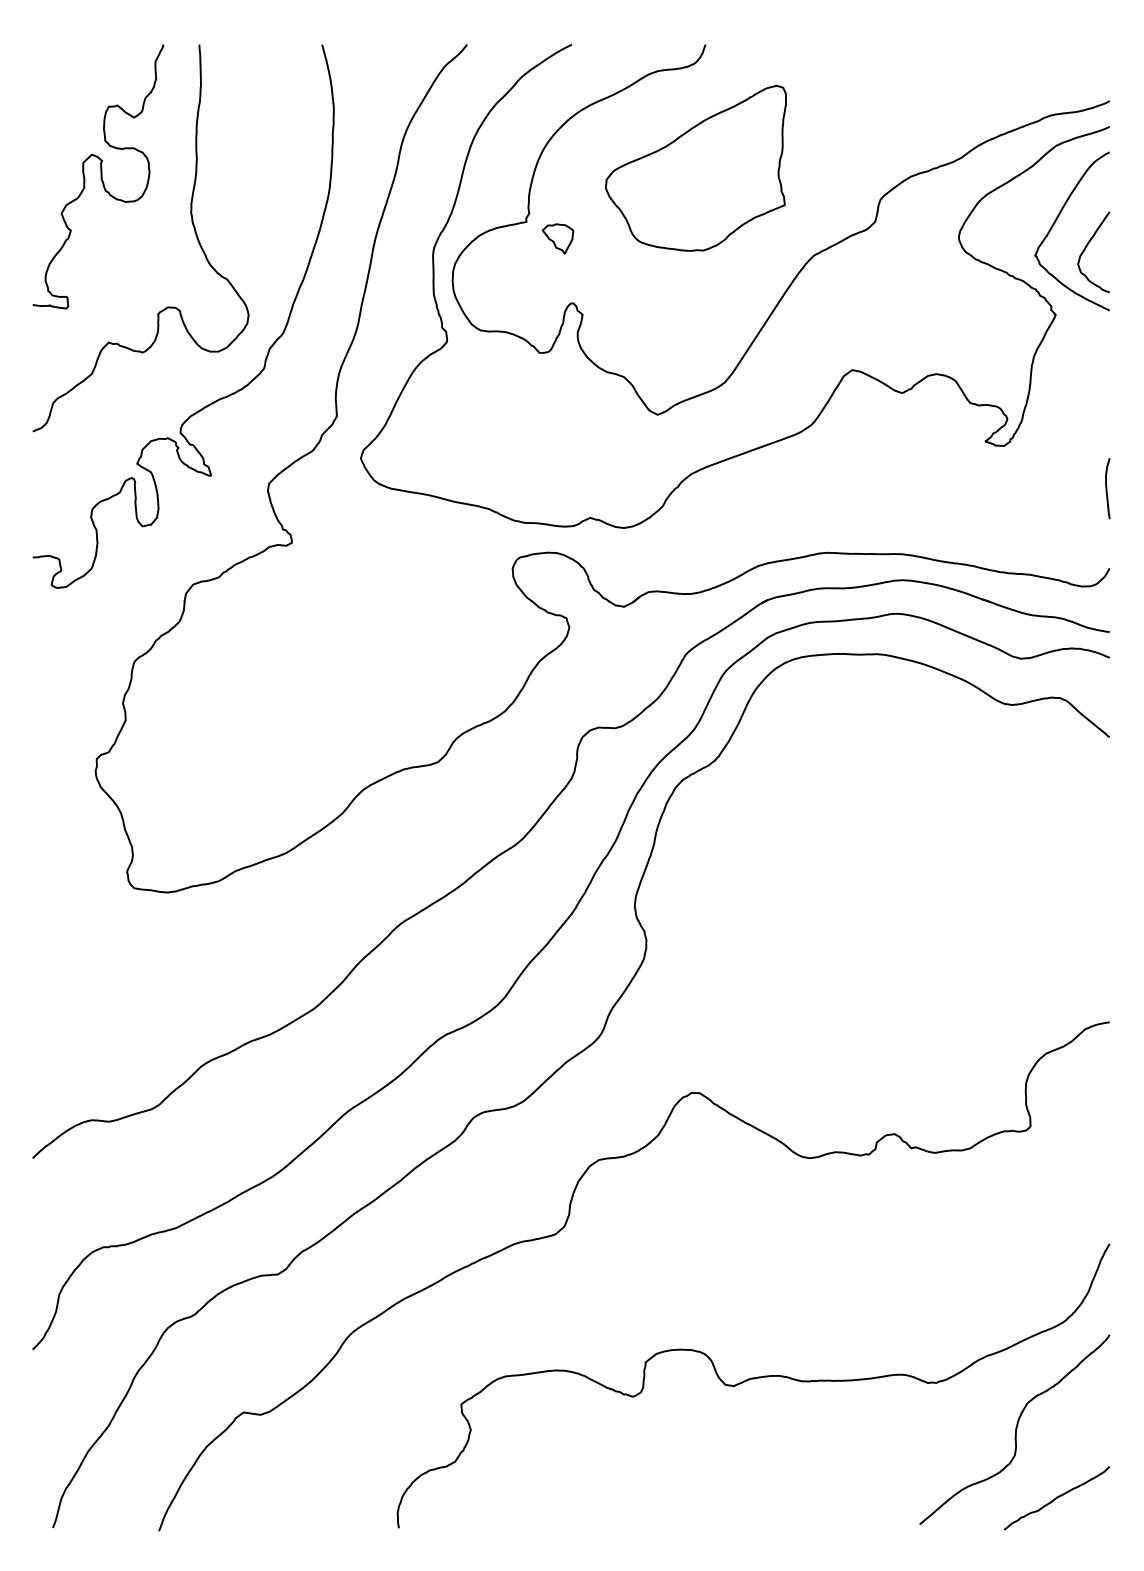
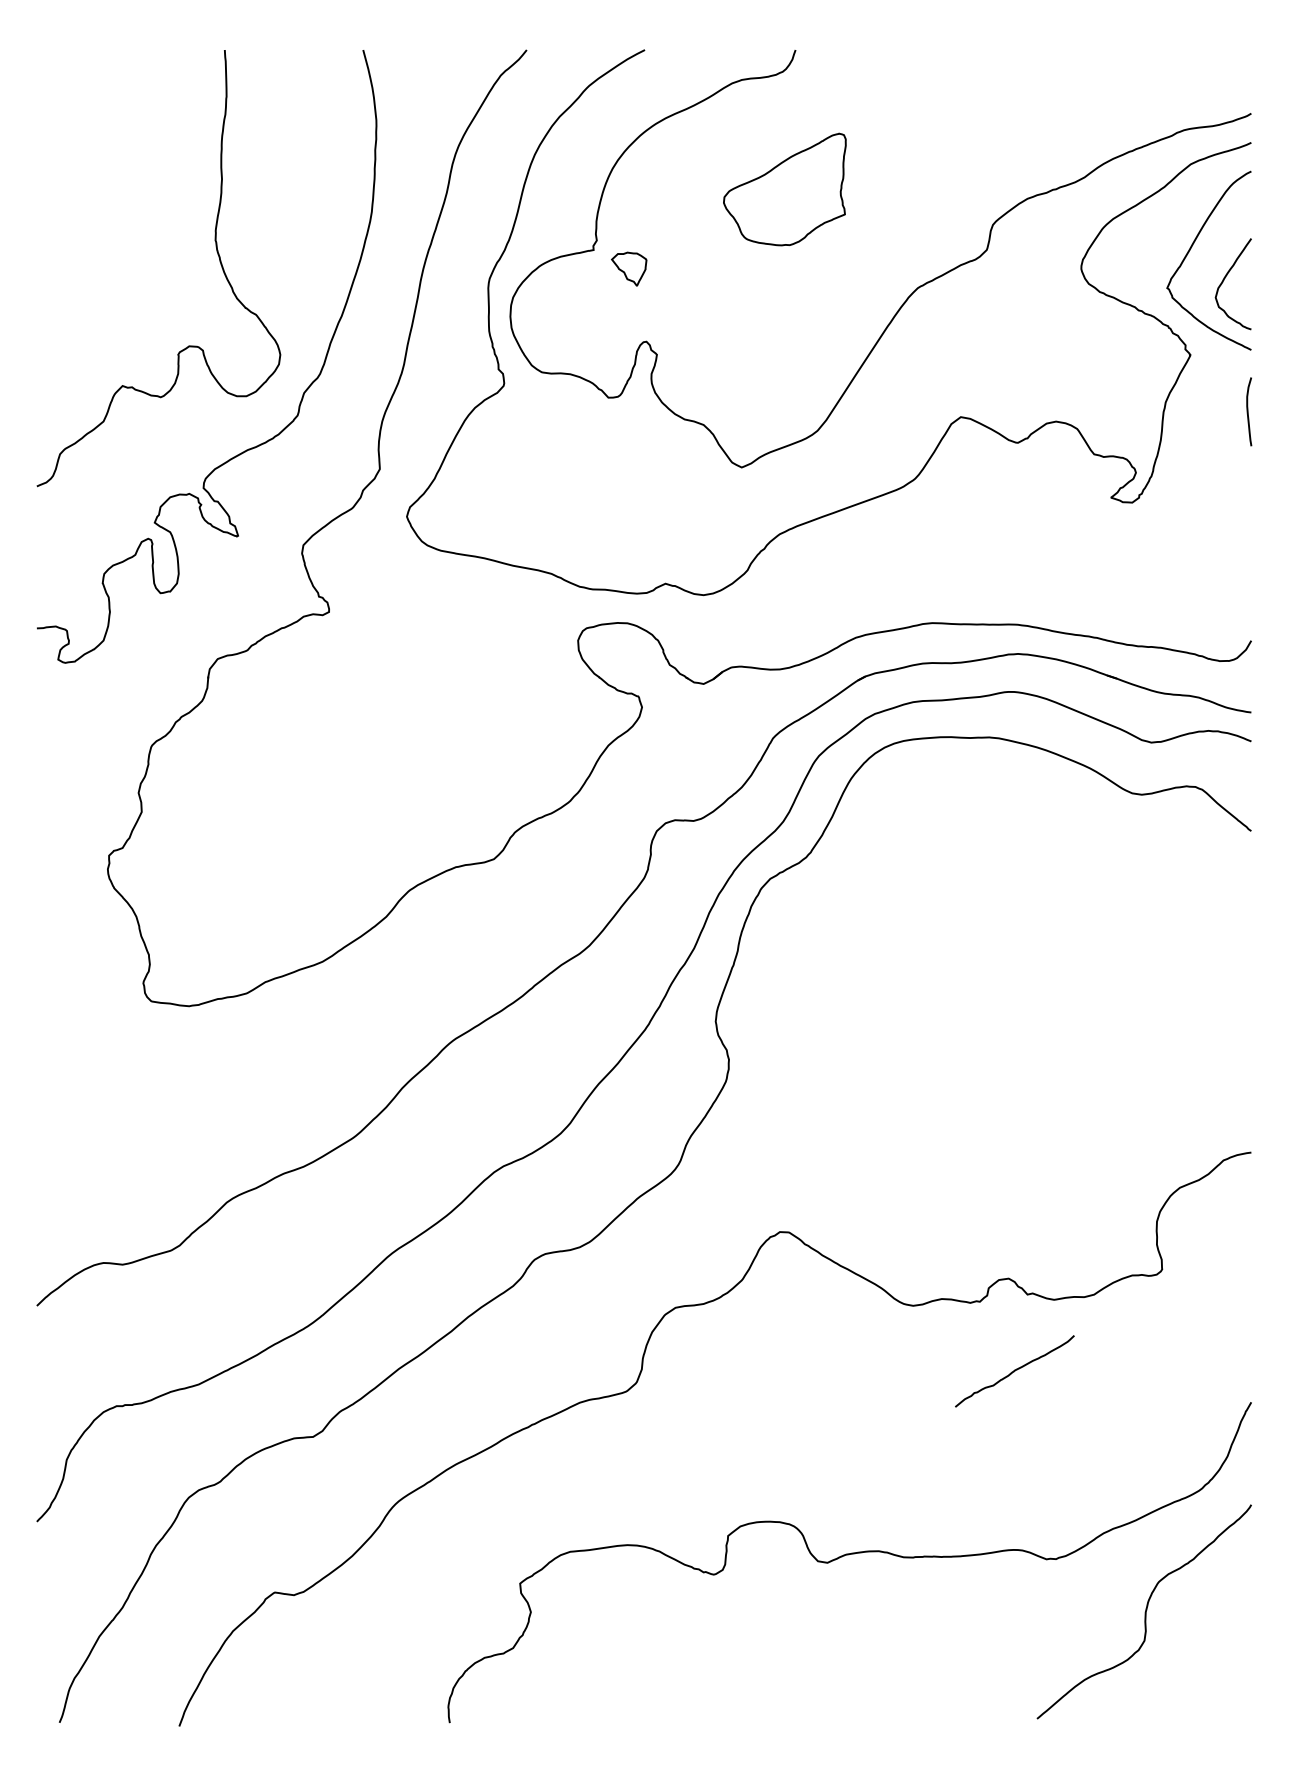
part: (695, 168) -> (784, 189), size x0.6
curve: (100, 177) -> (113, 199), removed
curve: (1107, 488) -> (1248, 411), moved
curve: (1056, 1498) -> (1014, 1371), moved

